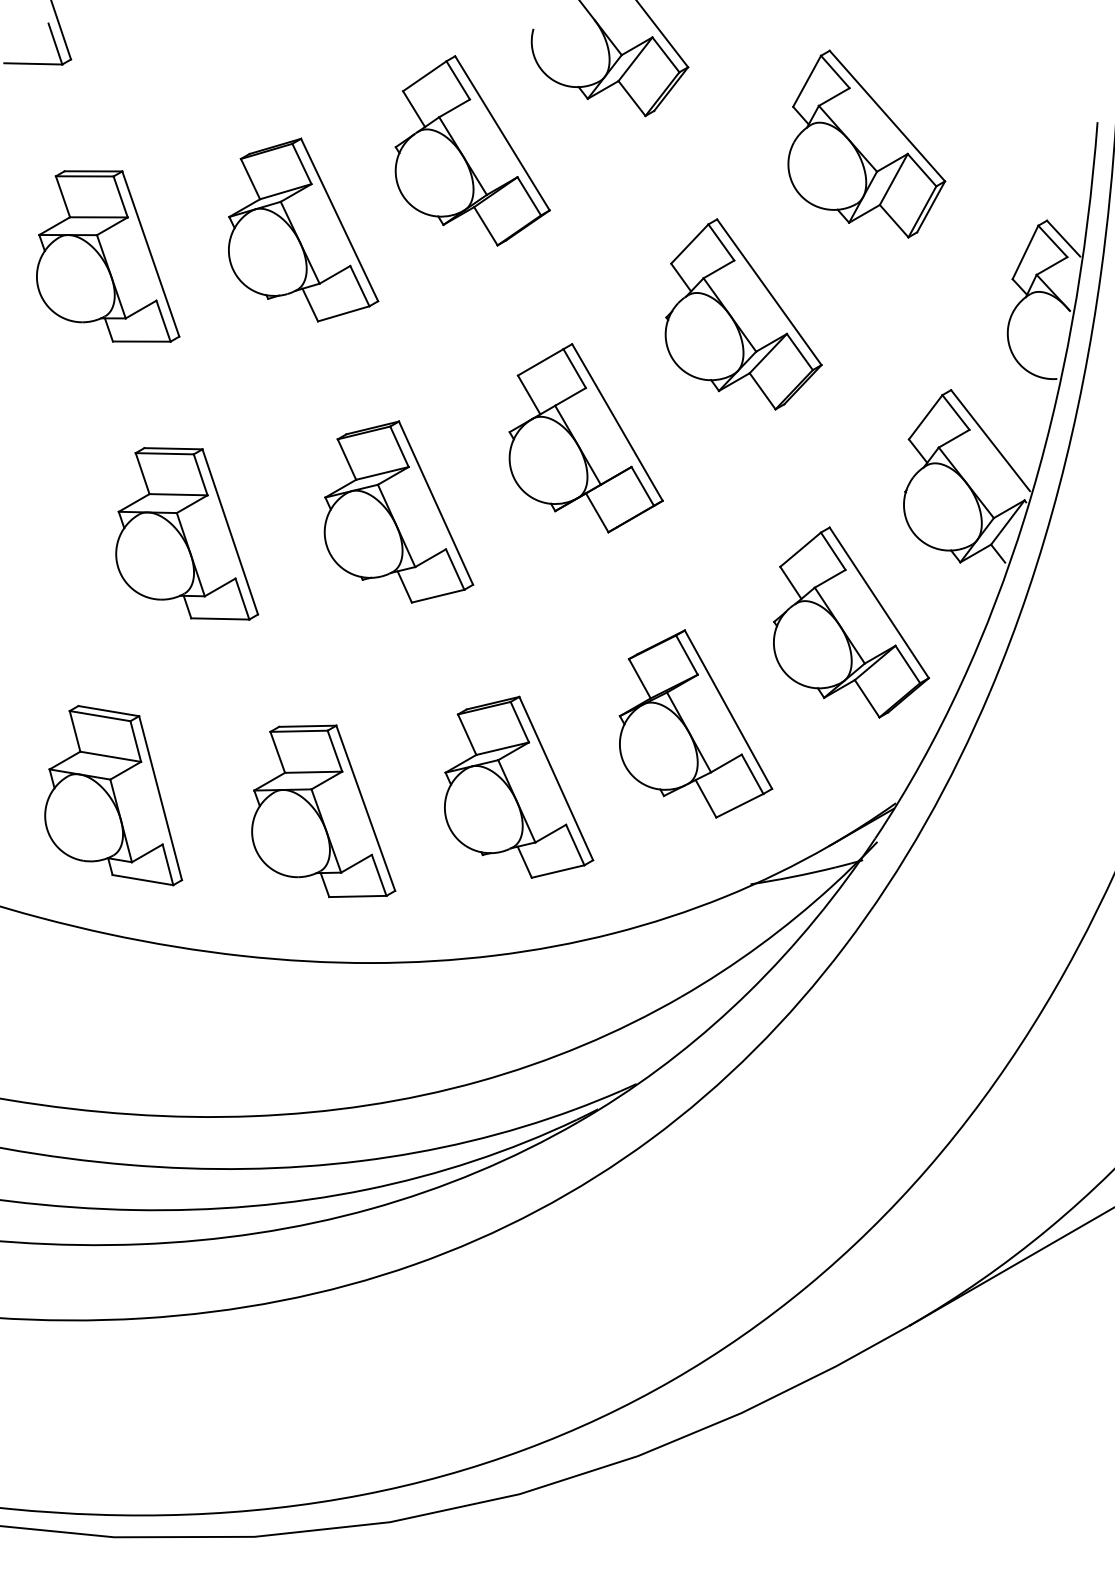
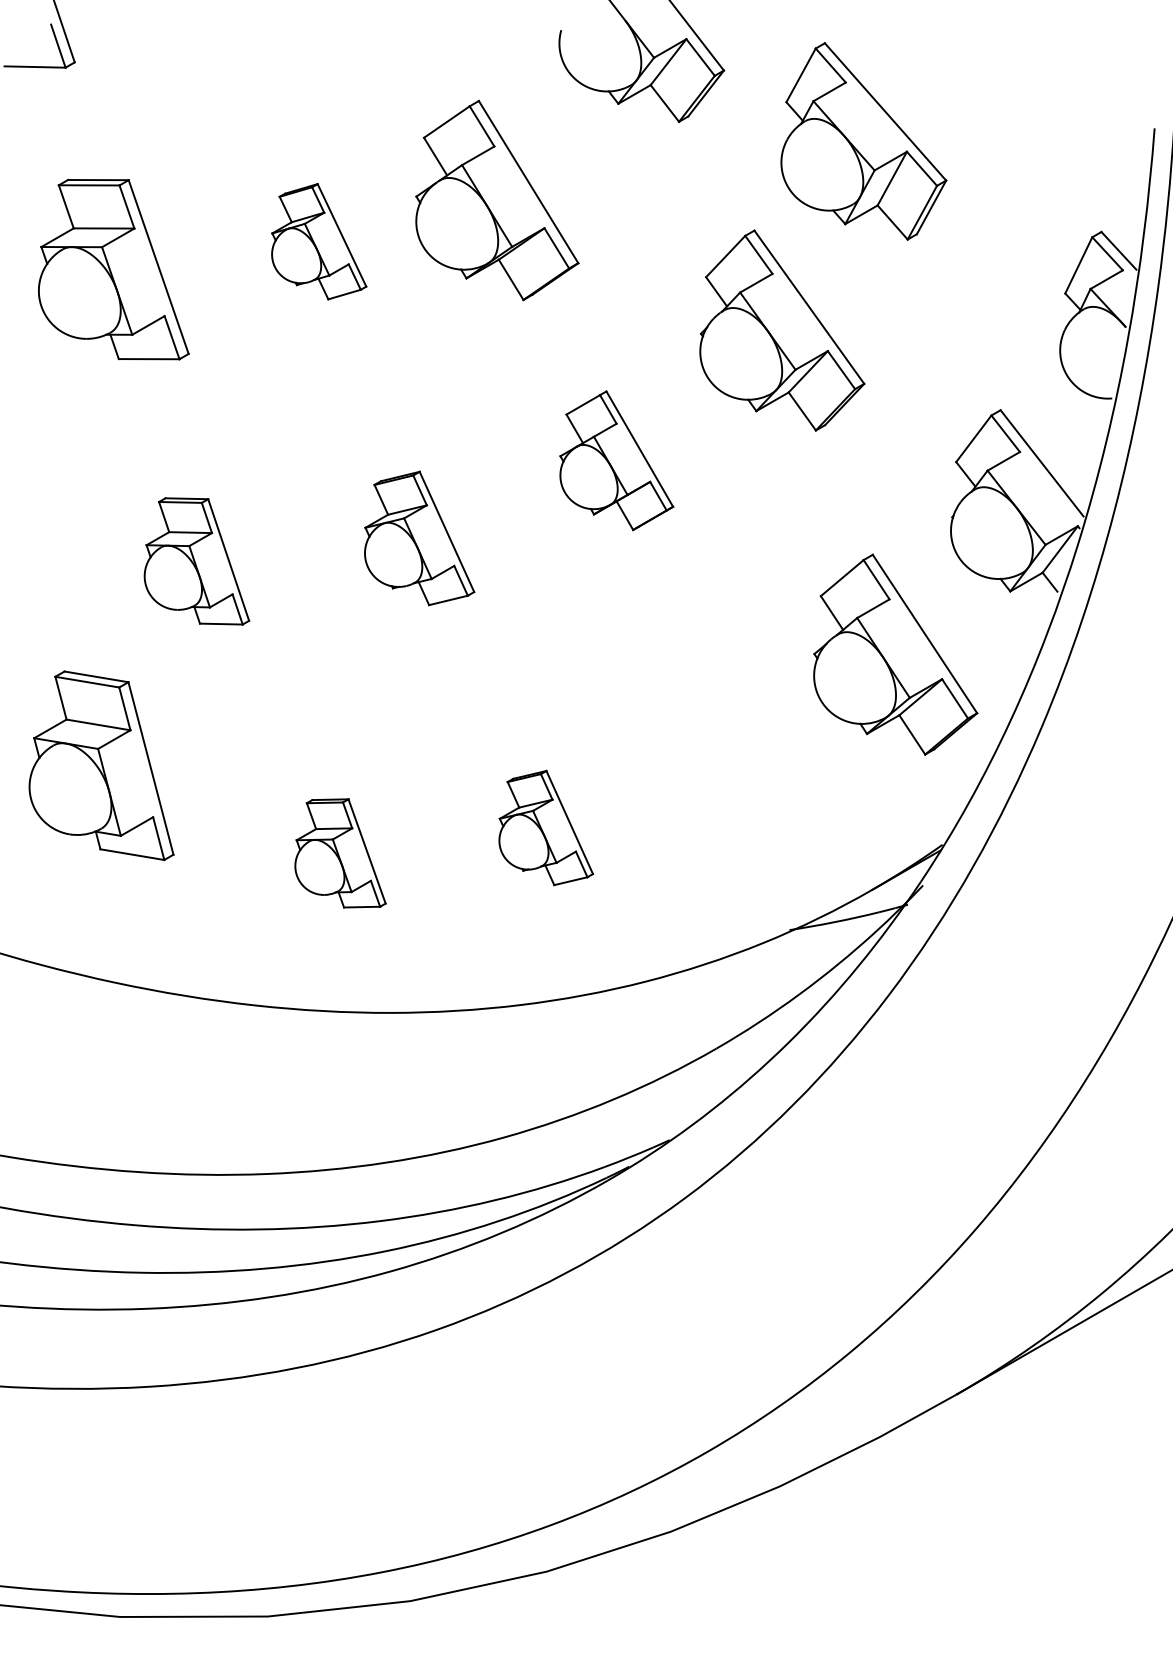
part: (866, 144) -> (863, 141), moved
part: (472, 150) -> (497, 200), moved
part: (302, 229) -> (318, 241), size x0.6
part: (586, 437) -> (616, 460), size x0.7
part: (398, 512) -> (419, 538), size x0.7
part: (186, 533) -> (196, 561), size x0.7
part: (696, 723) -> (732, 760), removed
part: (519, 786) -> (546, 827), size x0.6
part: (113, 795) -> (101, 765), moved
part: (323, 811) -> (340, 853), size x0.6

